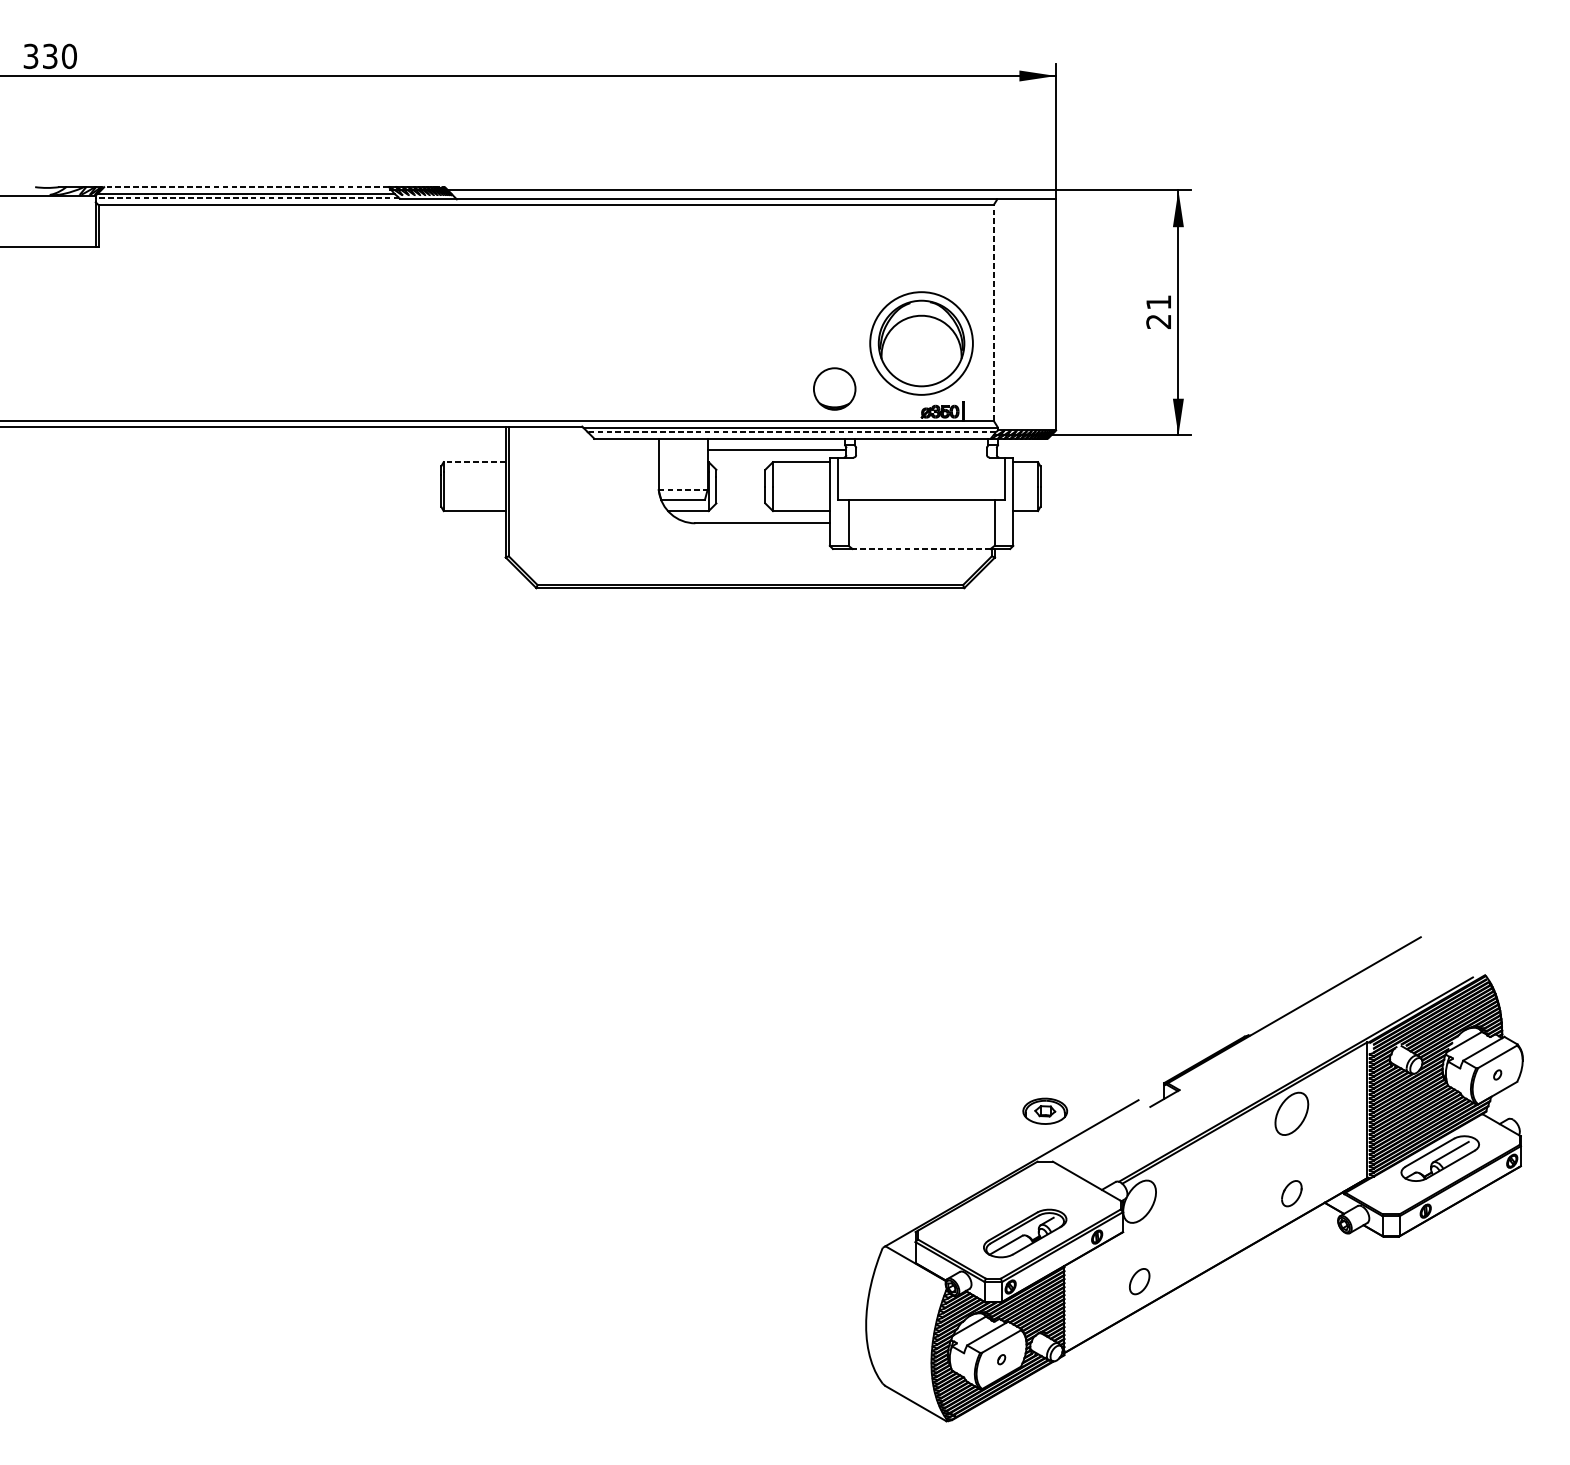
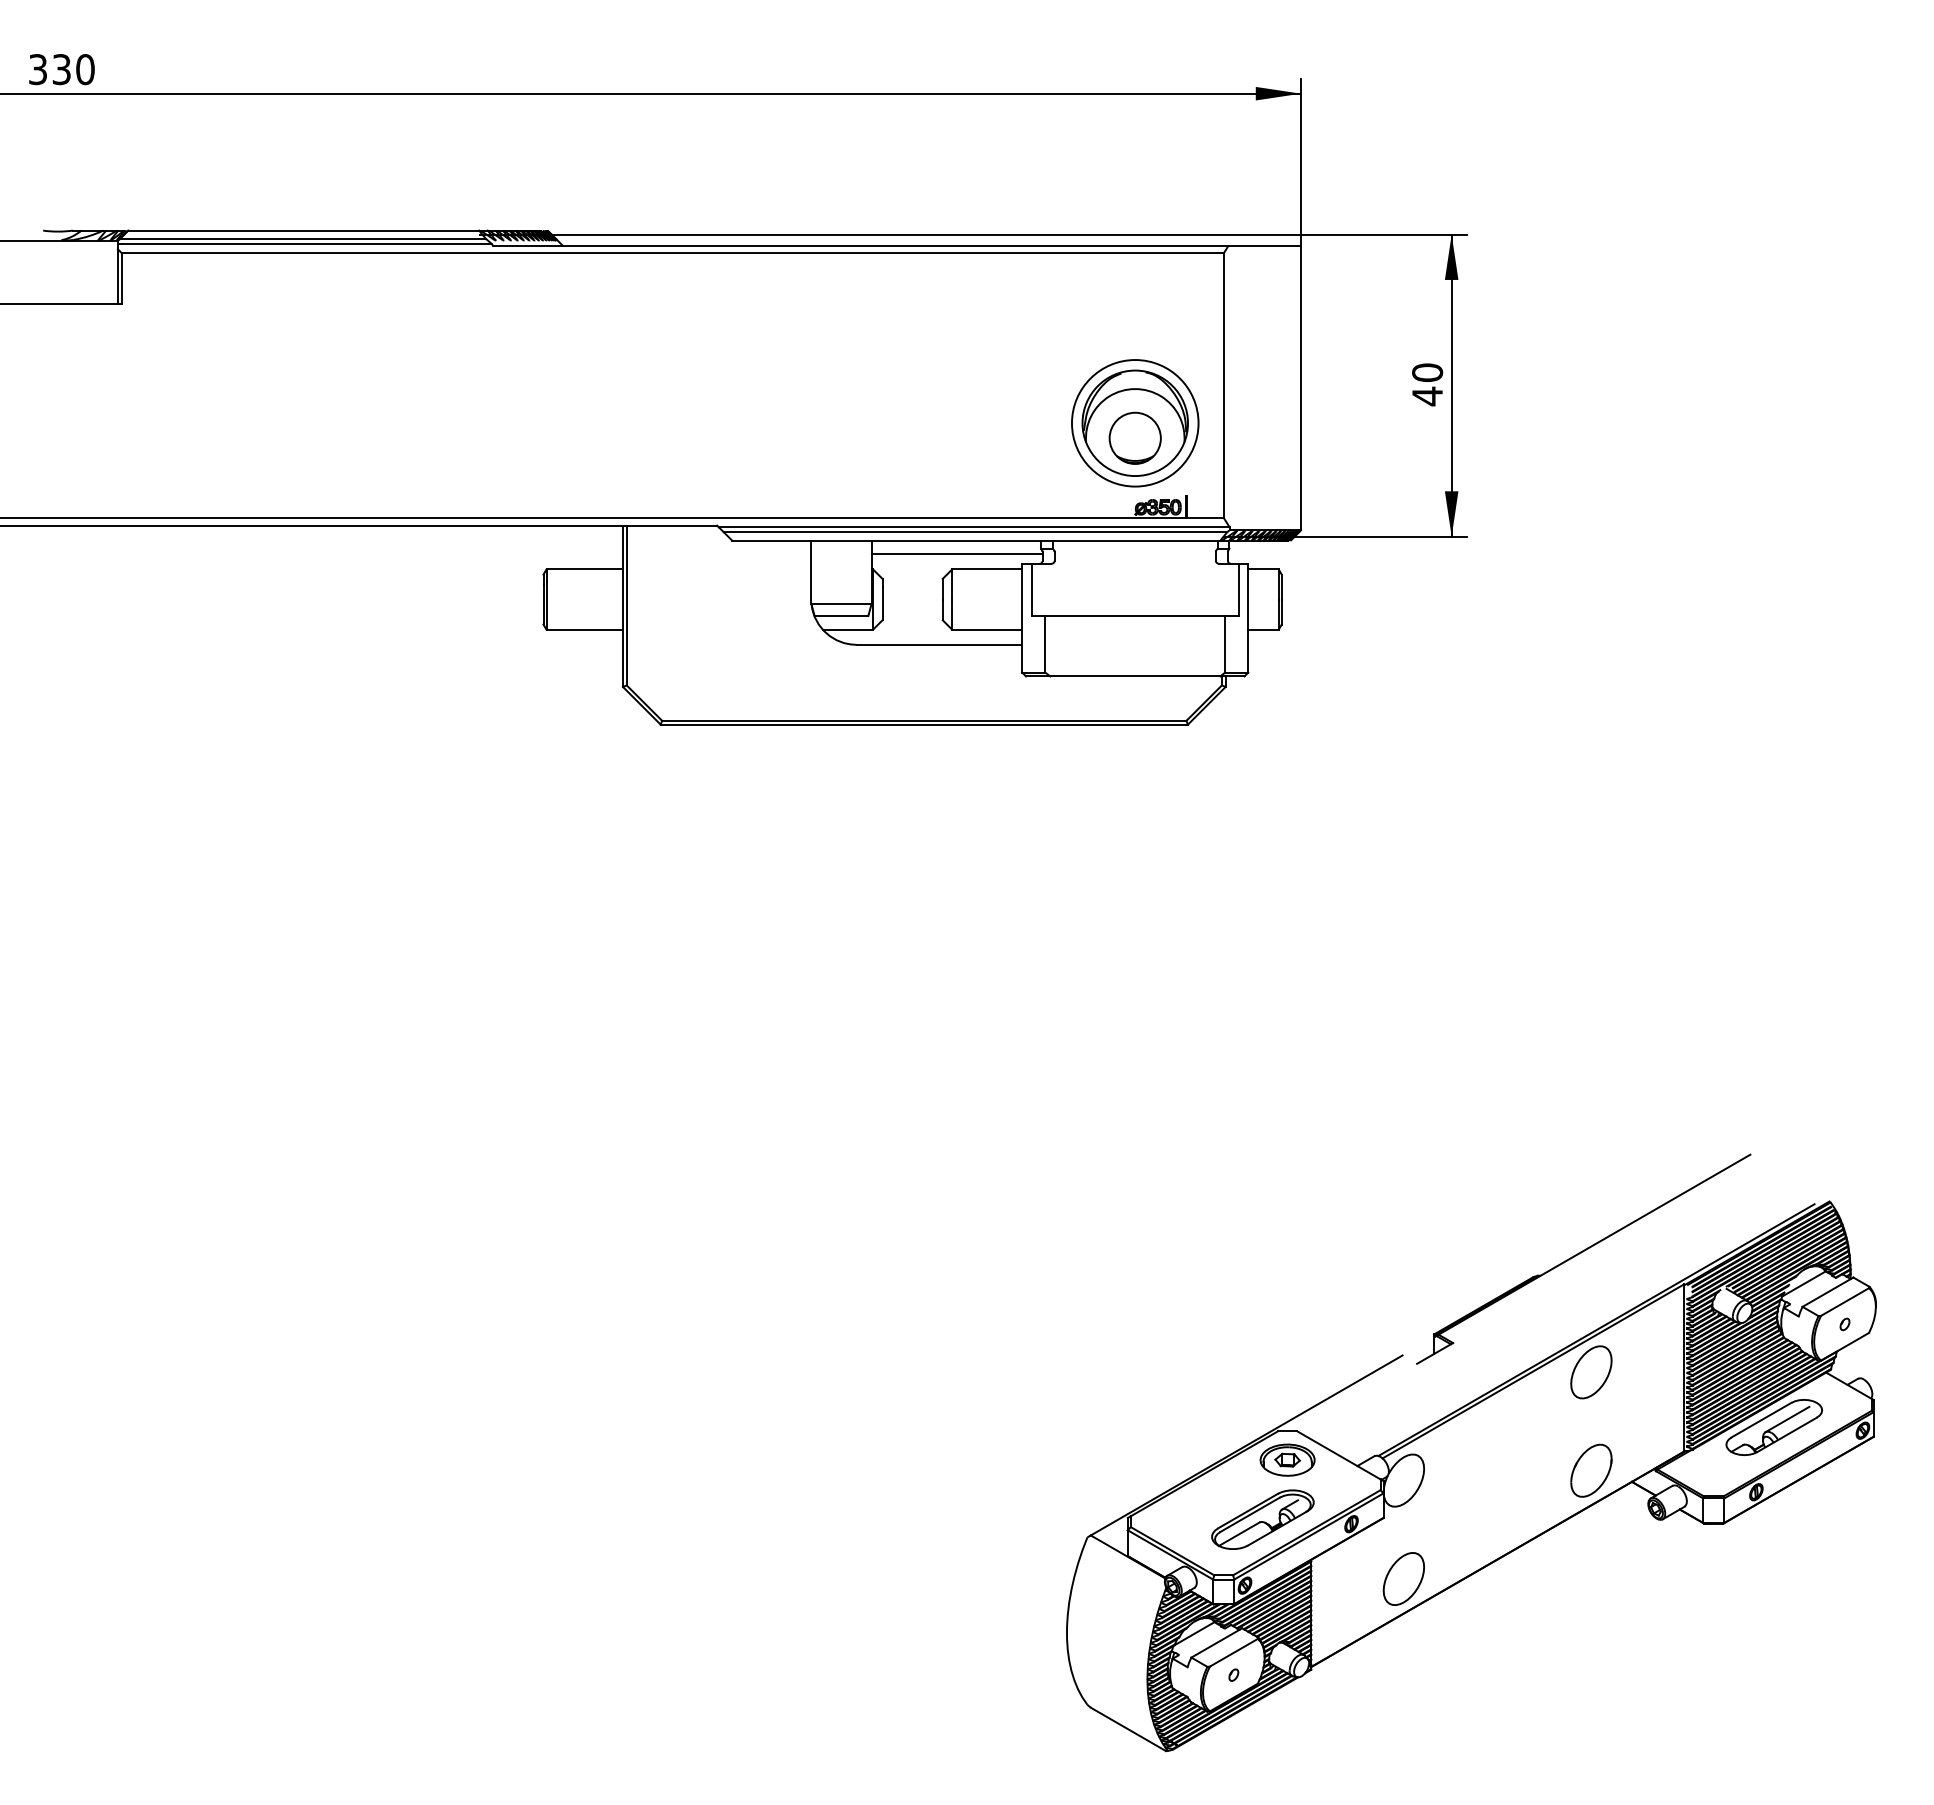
line: (246, 187) -> (303, 230), dashed -> solid
line: (247, 198) -> (304, 244), dashed -> solid
line: (993, 312) -> (1223, 385), dashed -> solid
text: (1158, 312) -> (1427, 384), 21 -> 40
part: (834, 388) -> (1134, 437), moved
line: (791, 432) -> (975, 532), dashed -> solid
line: (474, 462) -> (584, 569), dashed -> solid
line: (683, 489) -> (841, 603), dashed -> solid
line: (920, 549) -> (1134, 676), dashed -> solid
part: (1045, 1110) -> (1287, 1459), moved
part: (1291, 1193) -> (1591, 1470), size x1.67
part: (1139, 1281) -> (1403, 1578), size x1.67

